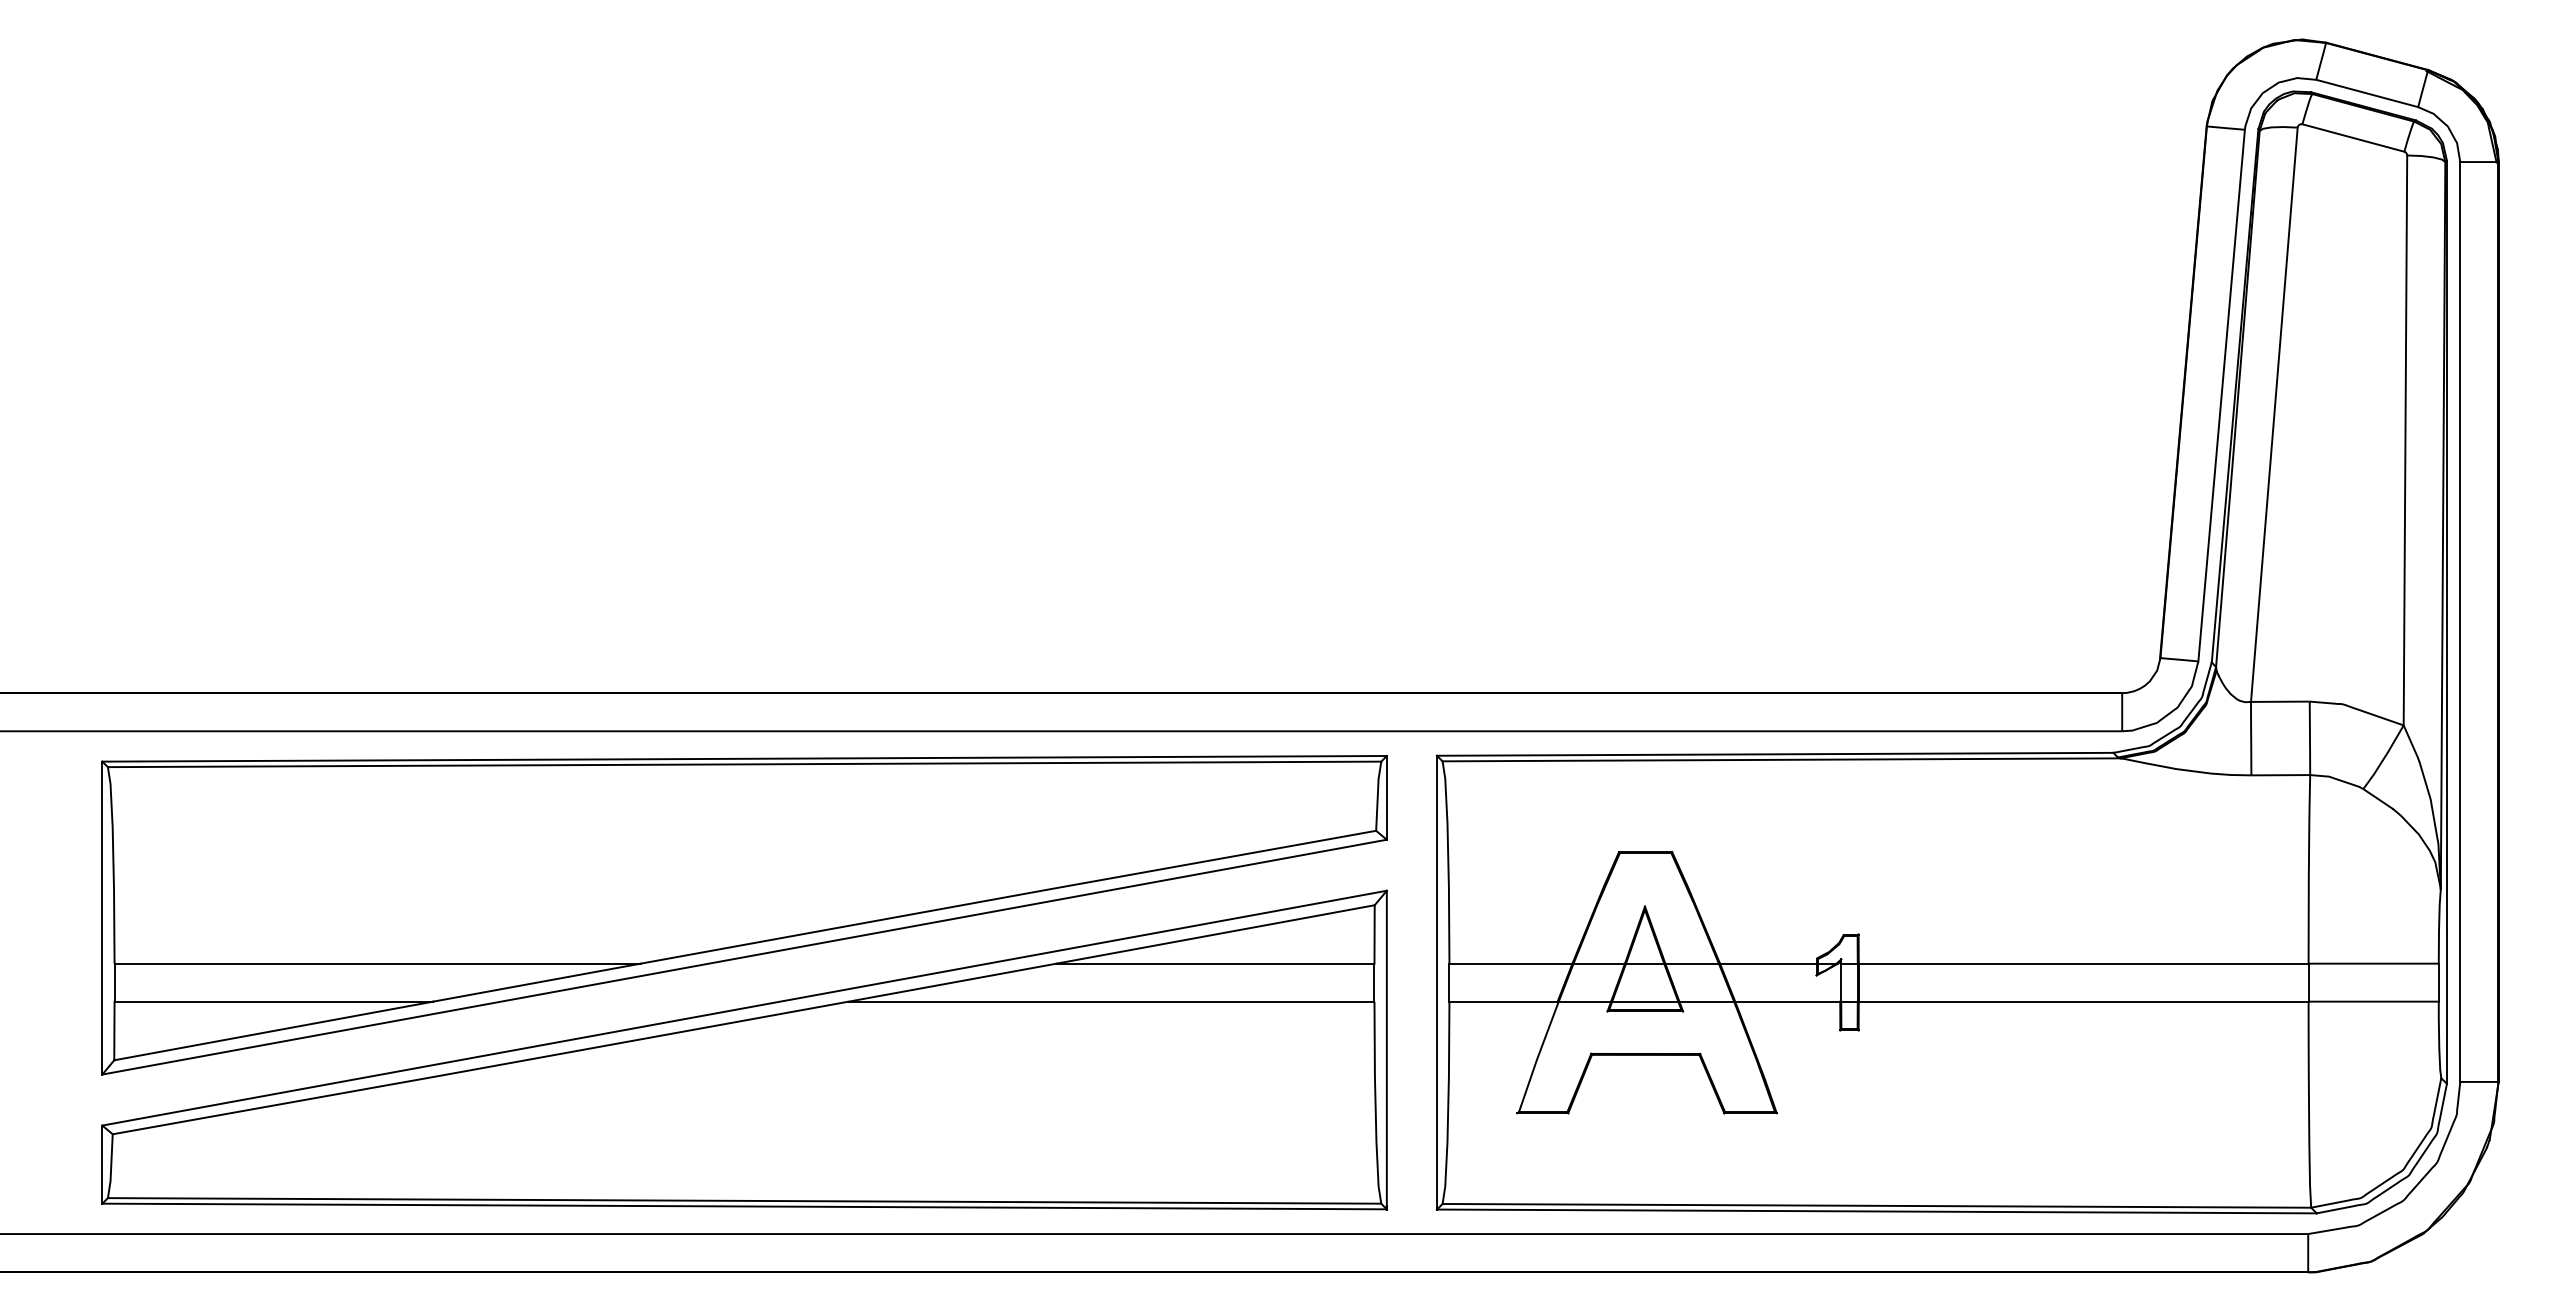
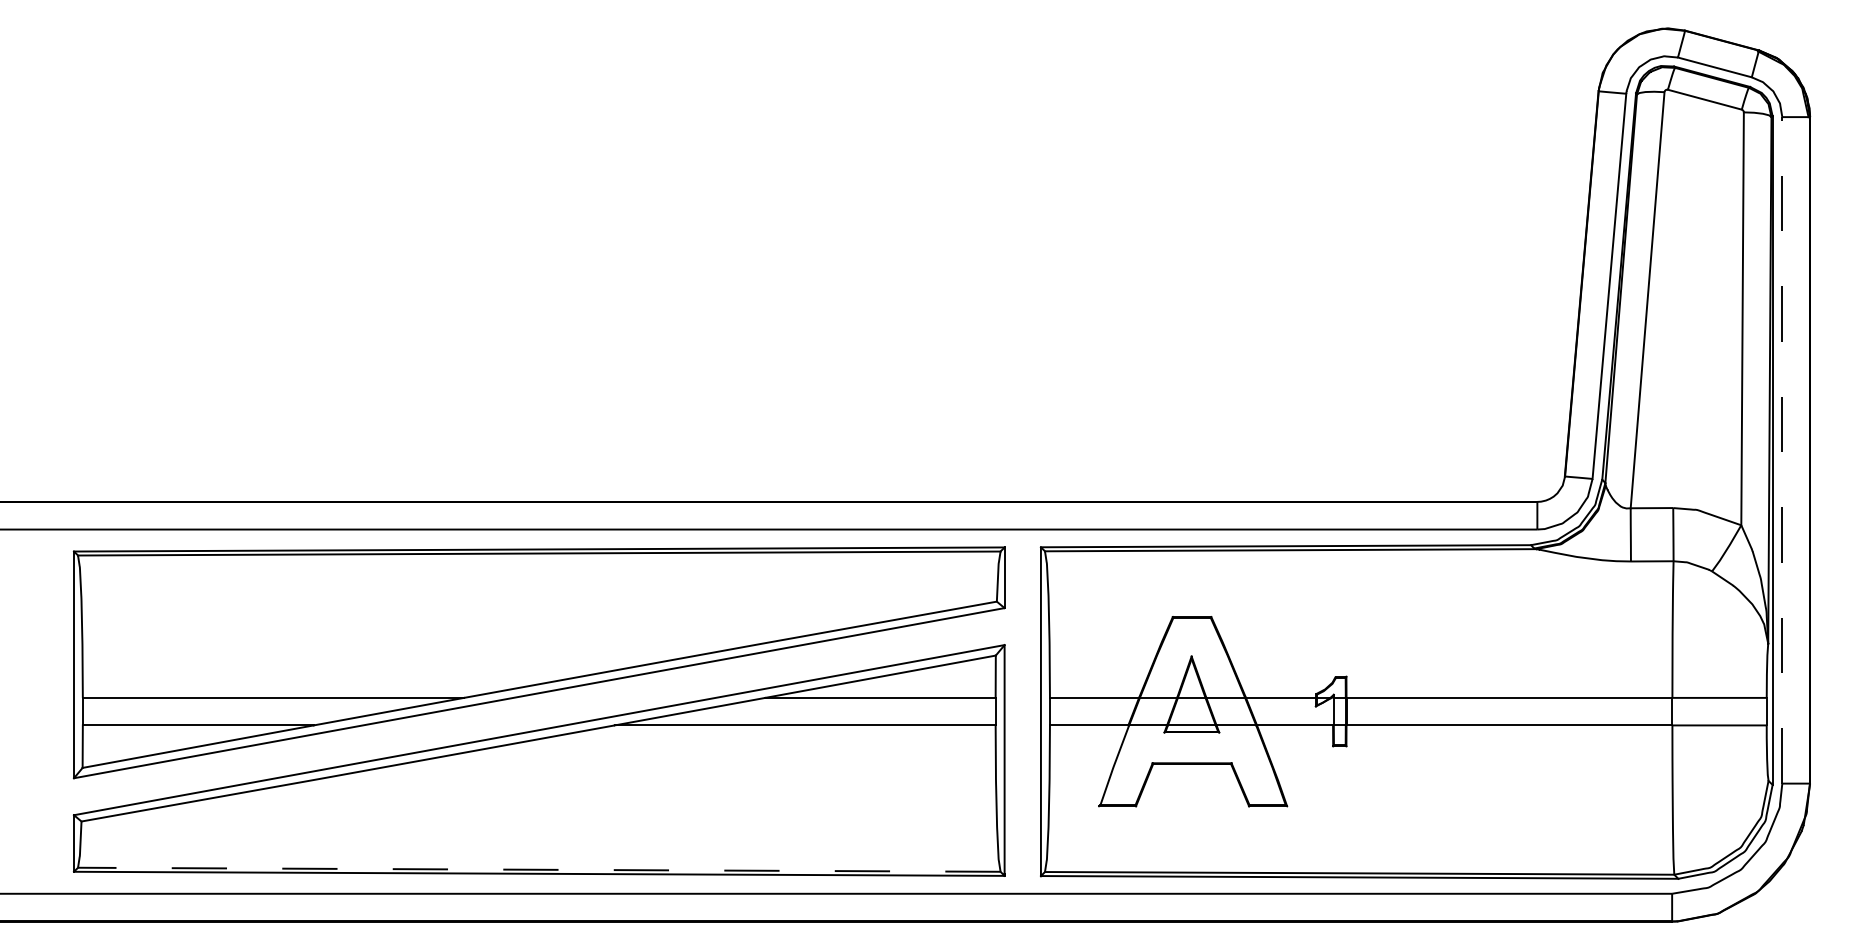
line: (2460, 622) -> (1782, 450), solid -> dashed
line: (744, 1200) -> (539, 869), solid -> dashed

